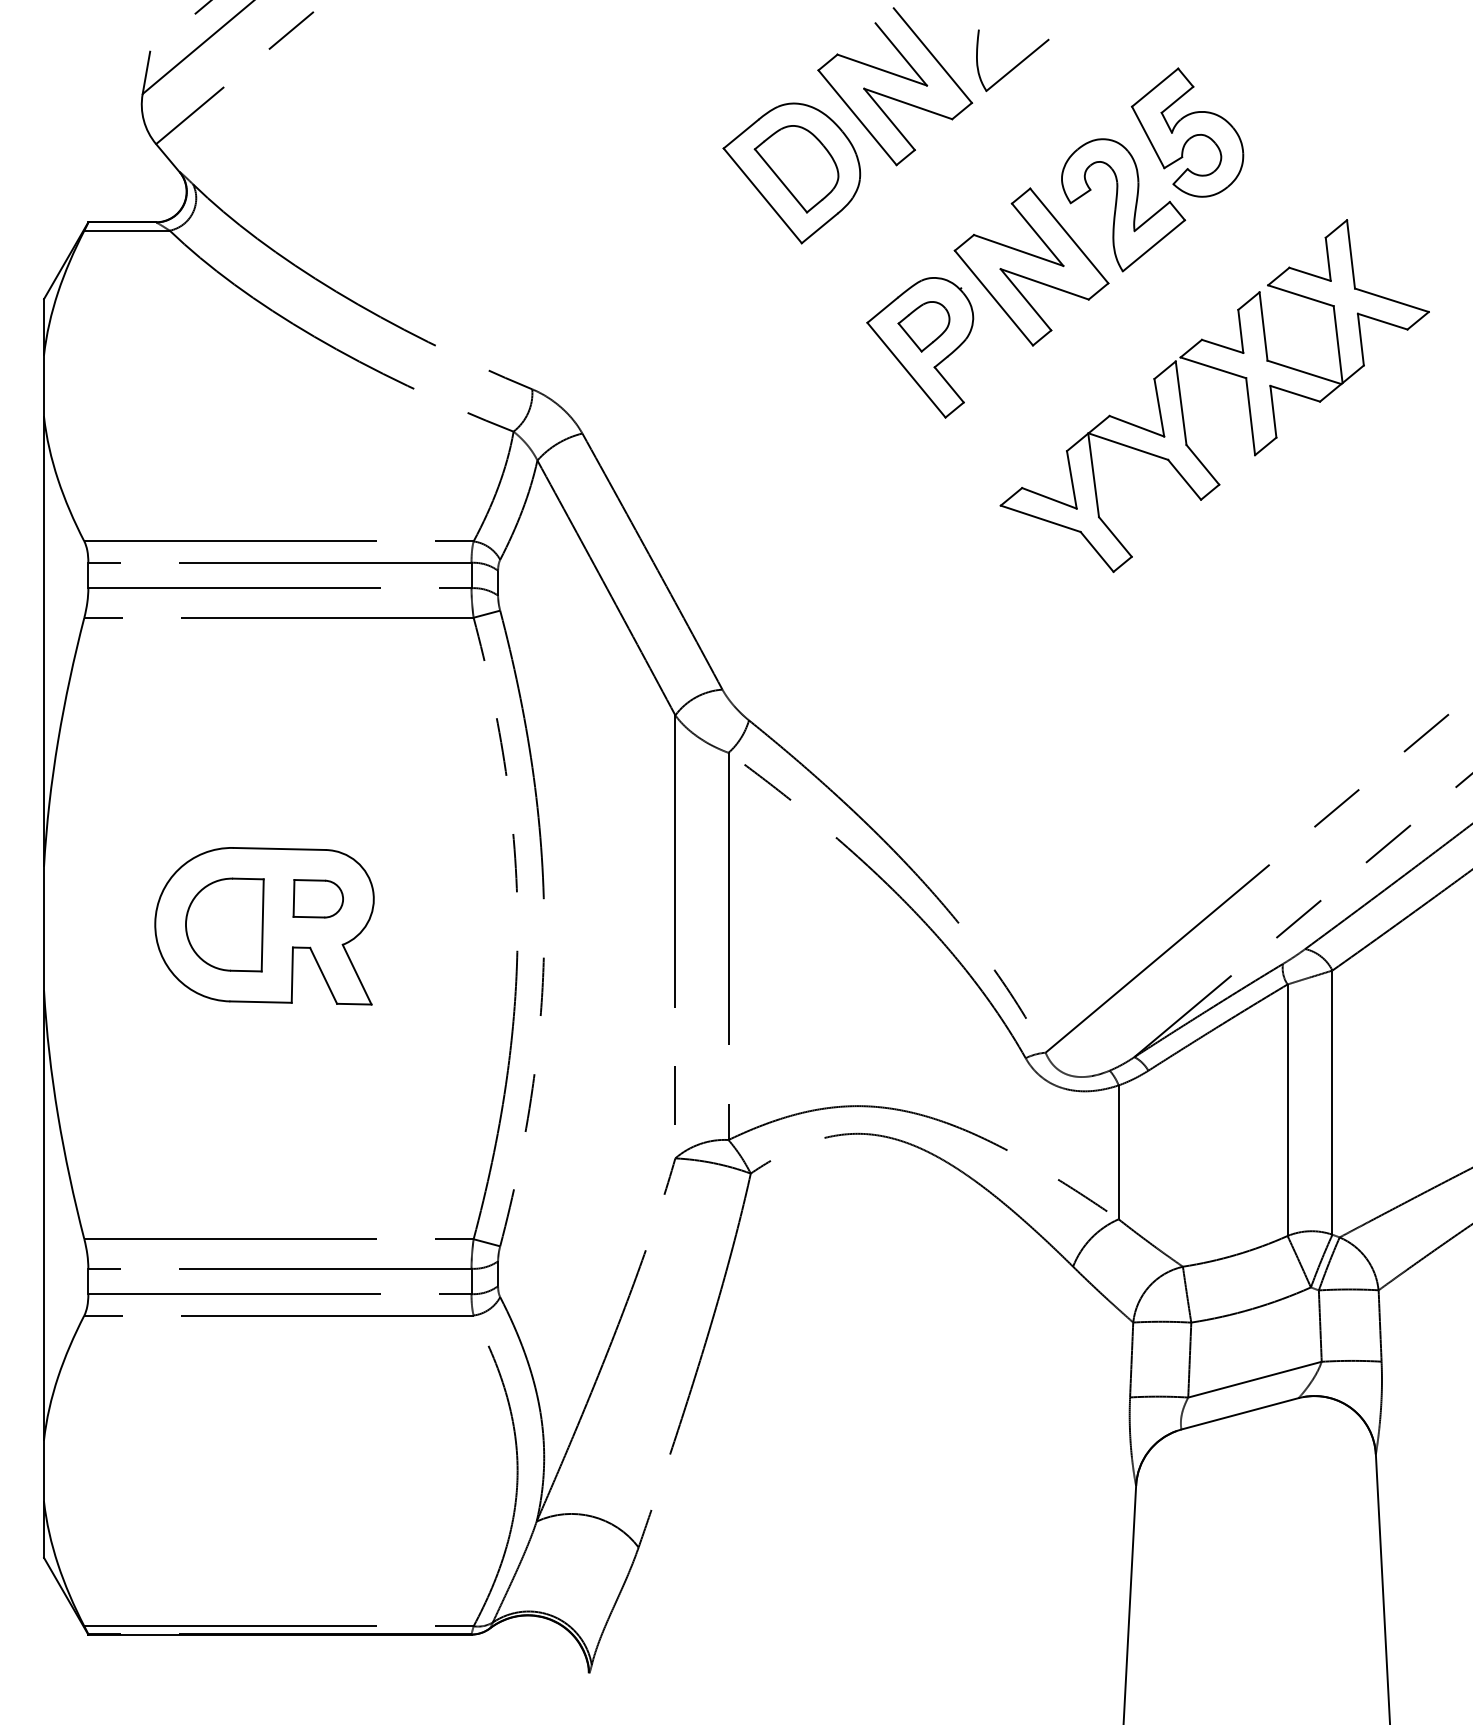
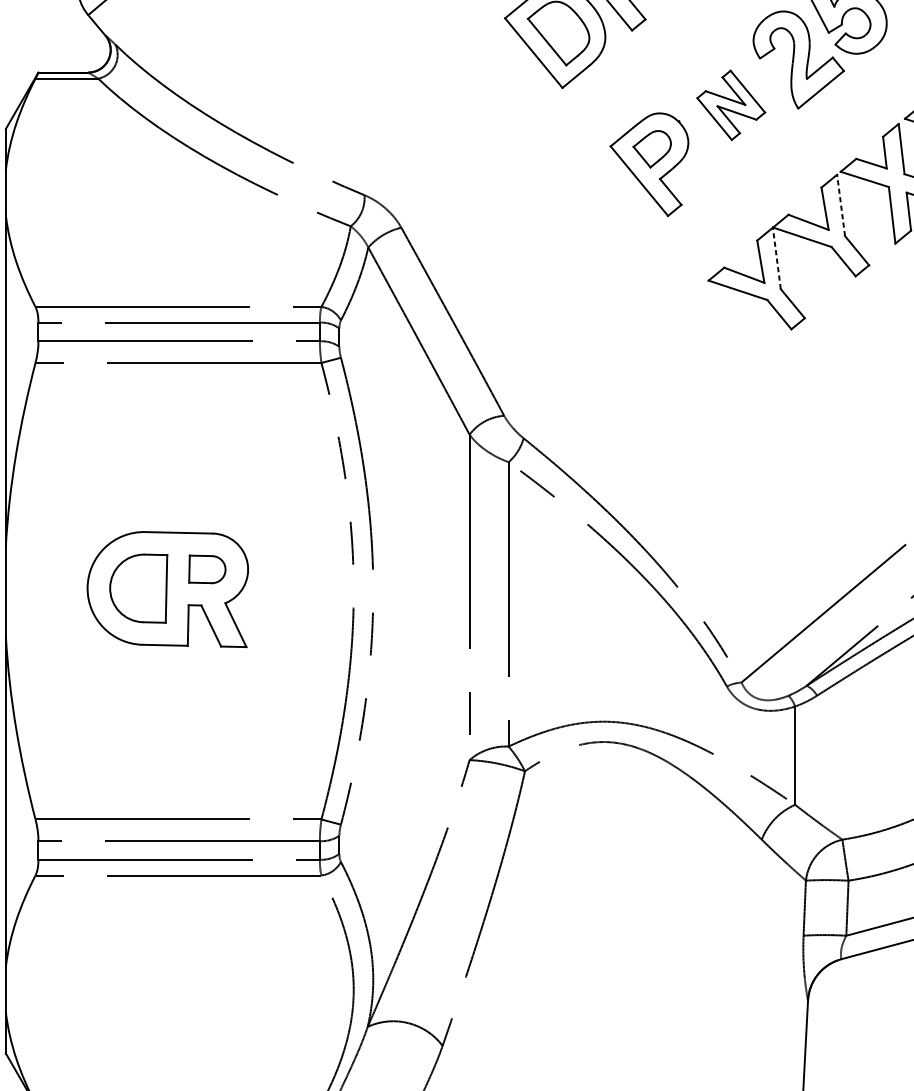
part: (1031, 266) -> (731, 104), size x0.6
line: (1181, 402) -> (841, 204), solid -> dashed
line: (1093, 474) -> (776, 257), solid -> dashed

